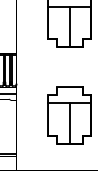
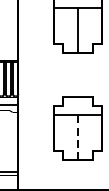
line: (69, 122) -> (77, 136), solid -> dashed

